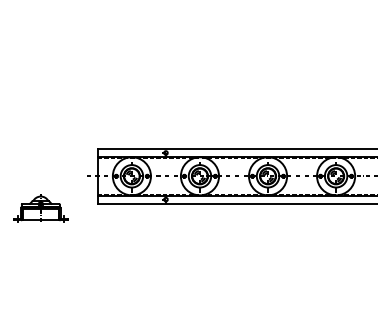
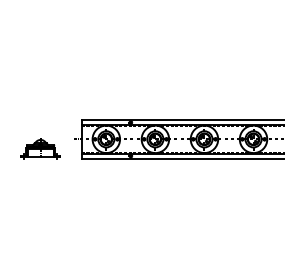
part: (40, 208) -> (40, 148), moved

